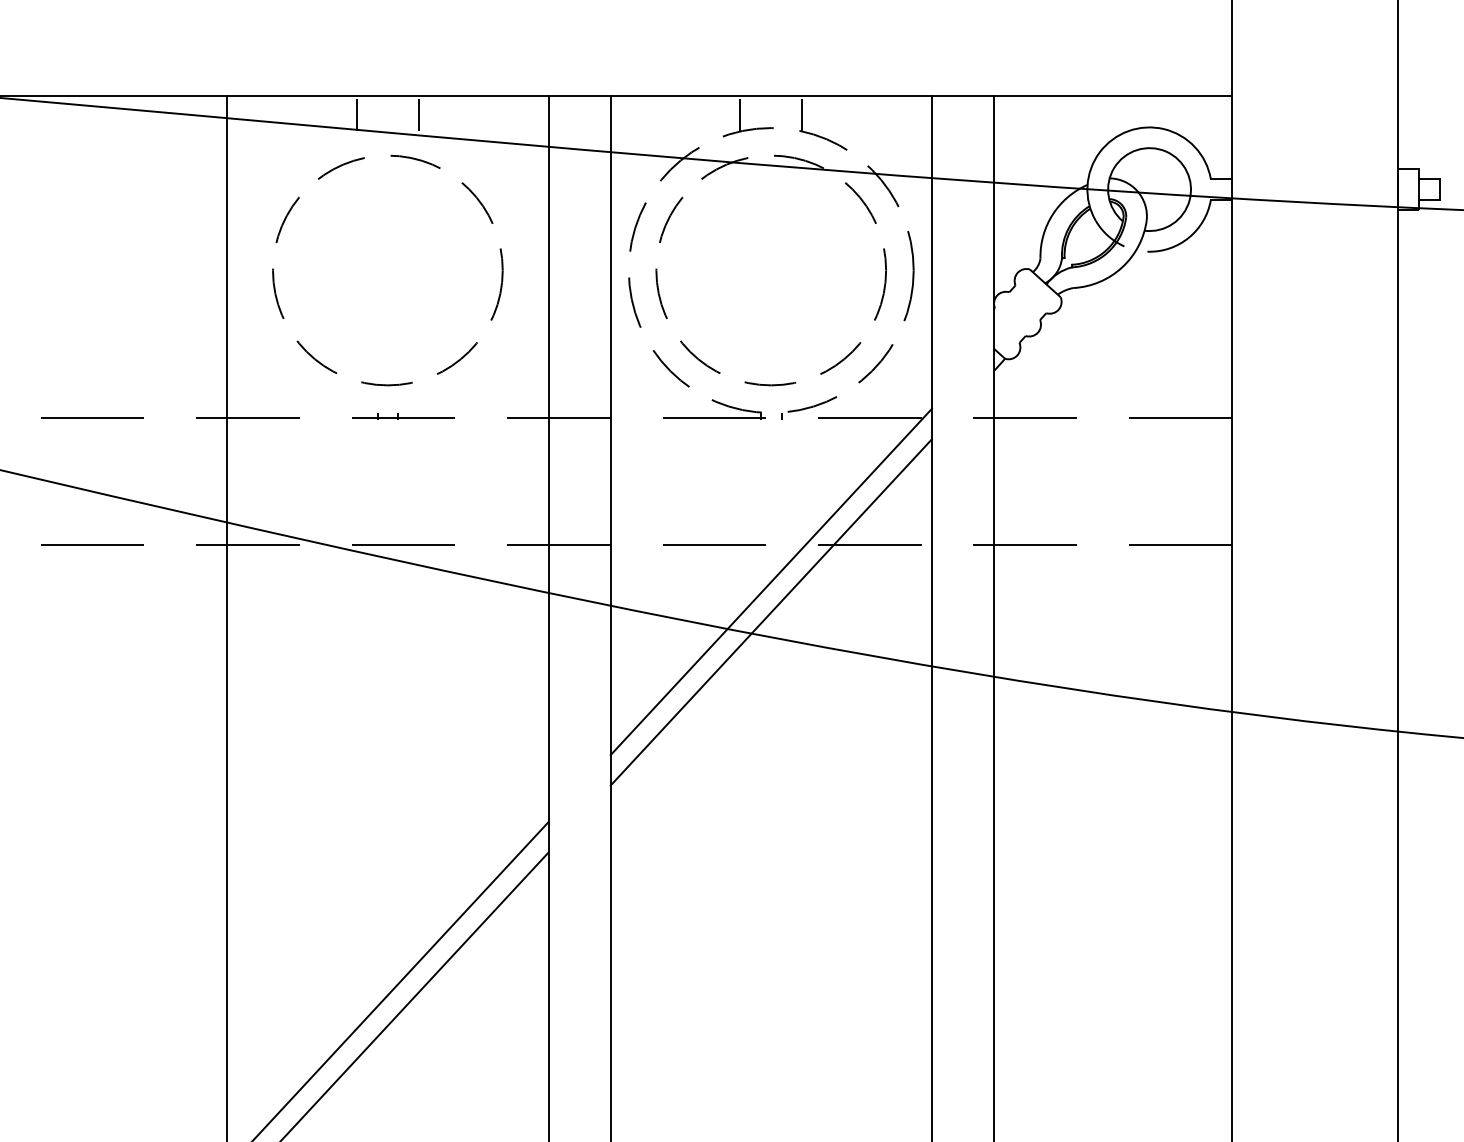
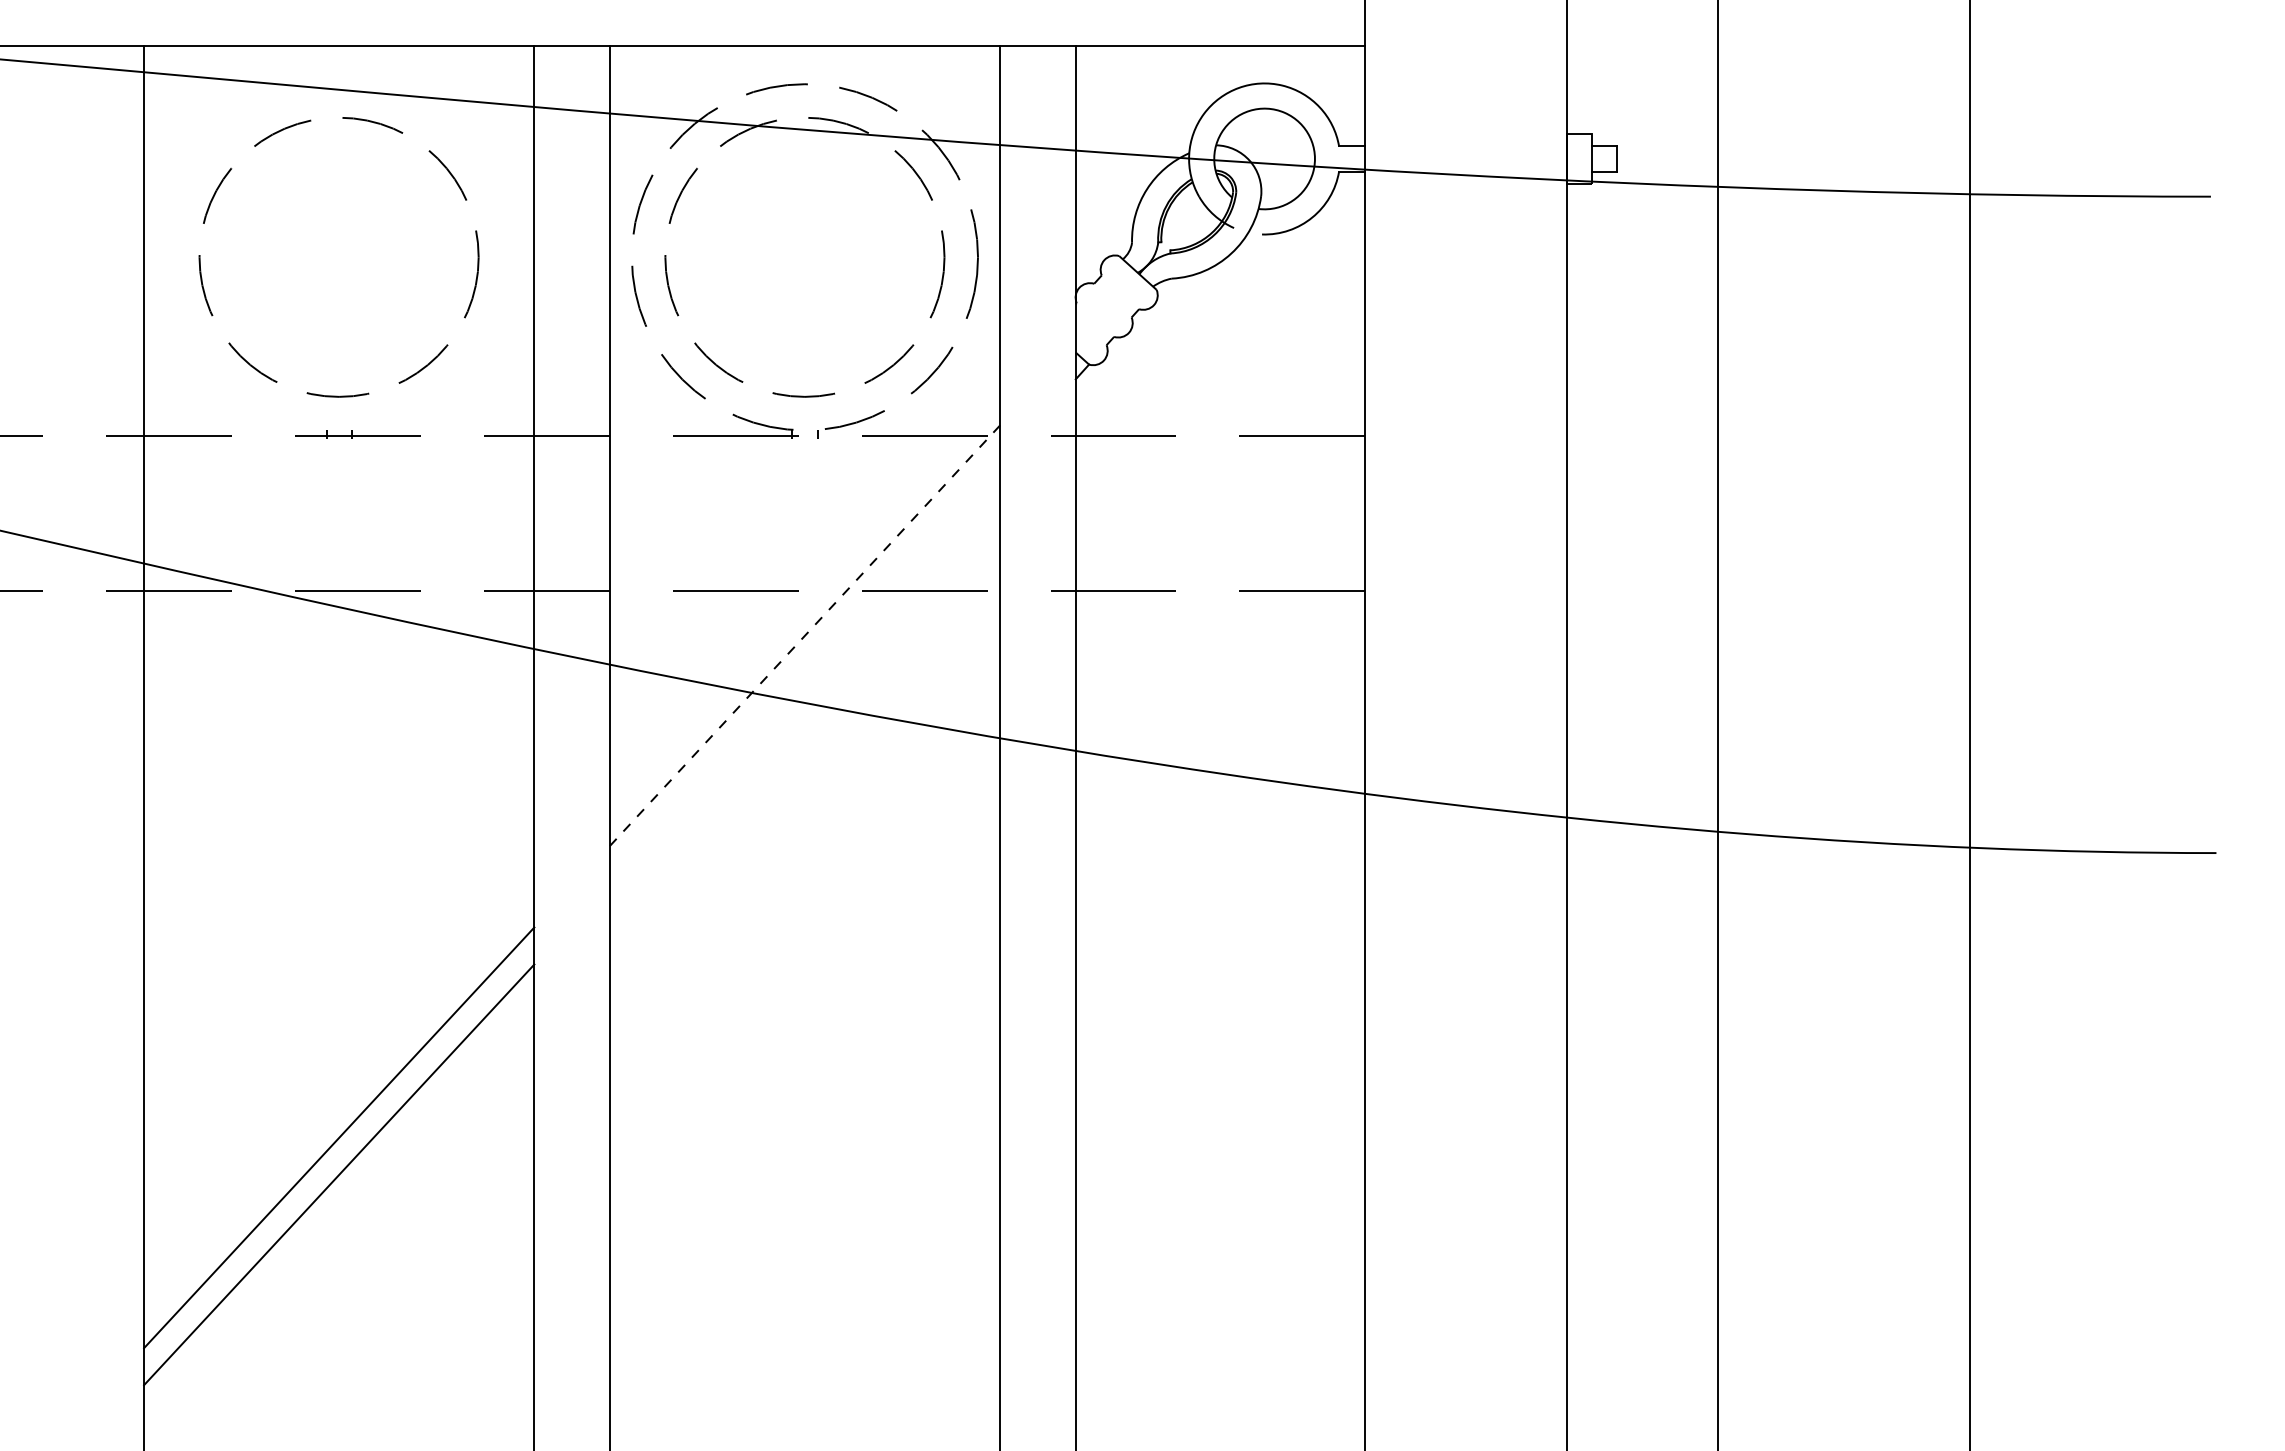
line: (356, 115) -> (301, 68), removed
line: (418, 115) -> (376, 68), removed
line: (740, 115) -> (767, 68), removed
line: (802, 115) -> (842, 68), removed
line: (771, 581) -> (805, 635), solid -> dashed
line: (770, 612) -> (804, 672), removed

